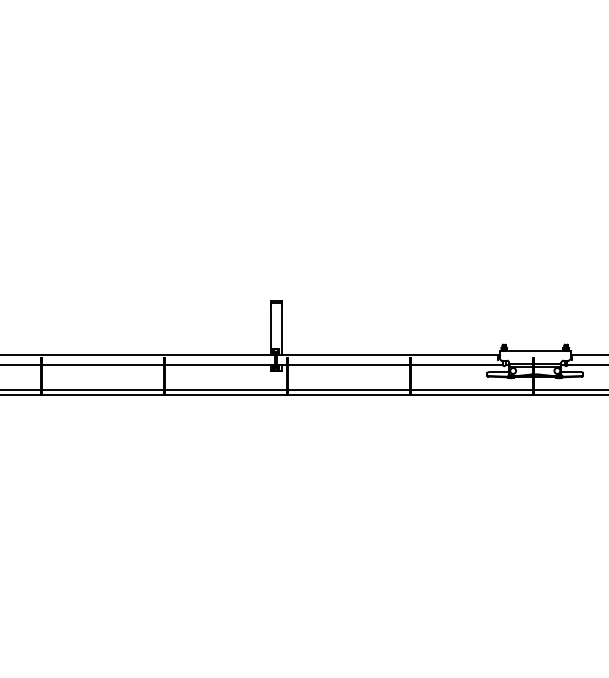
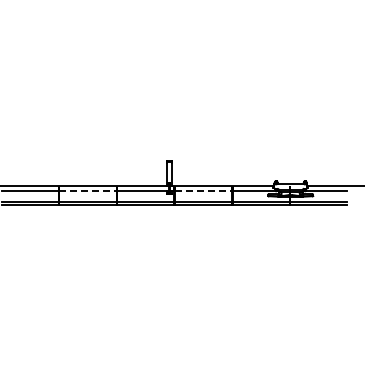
line: (102, 364) -> (87, 190), solid -> dashed
line: (349, 364) -> (203, 190), solid -> dashed

